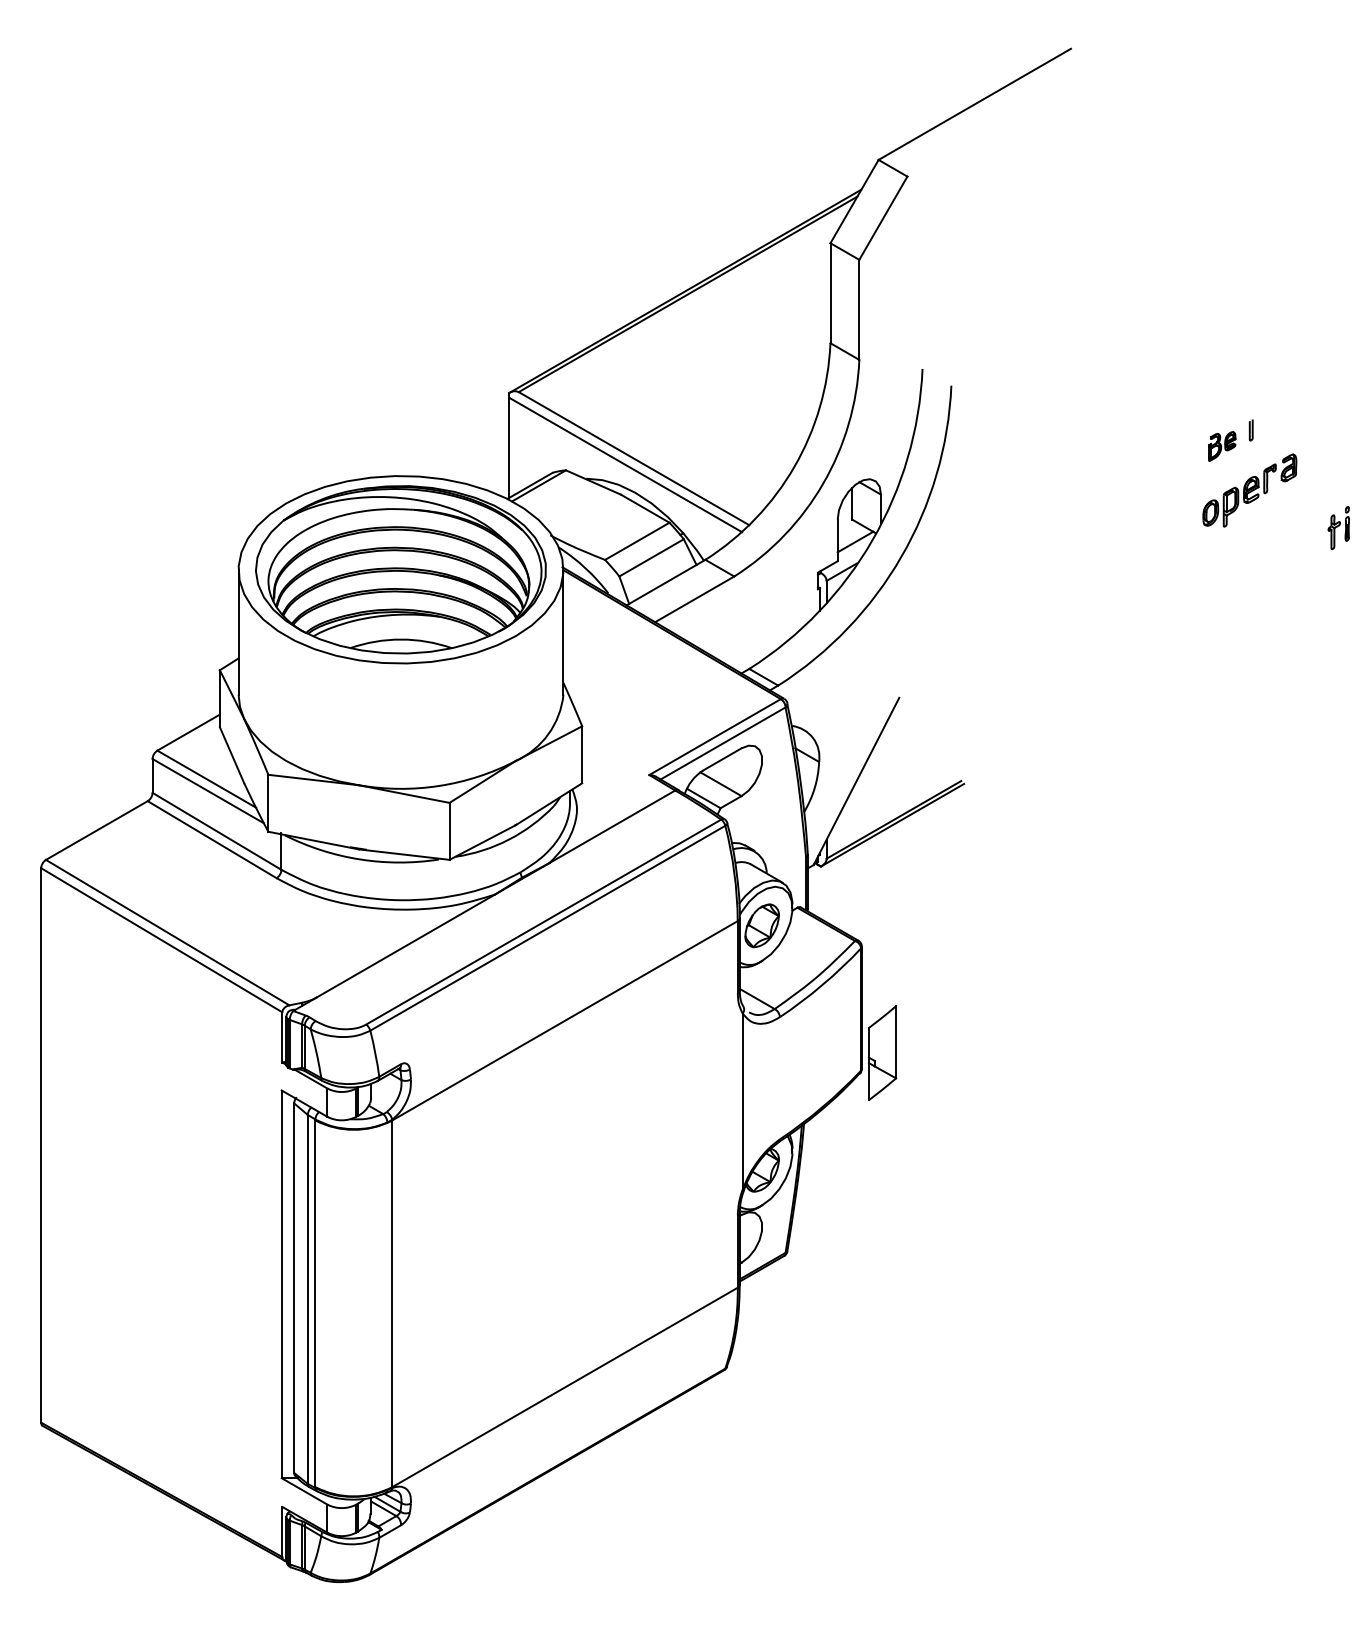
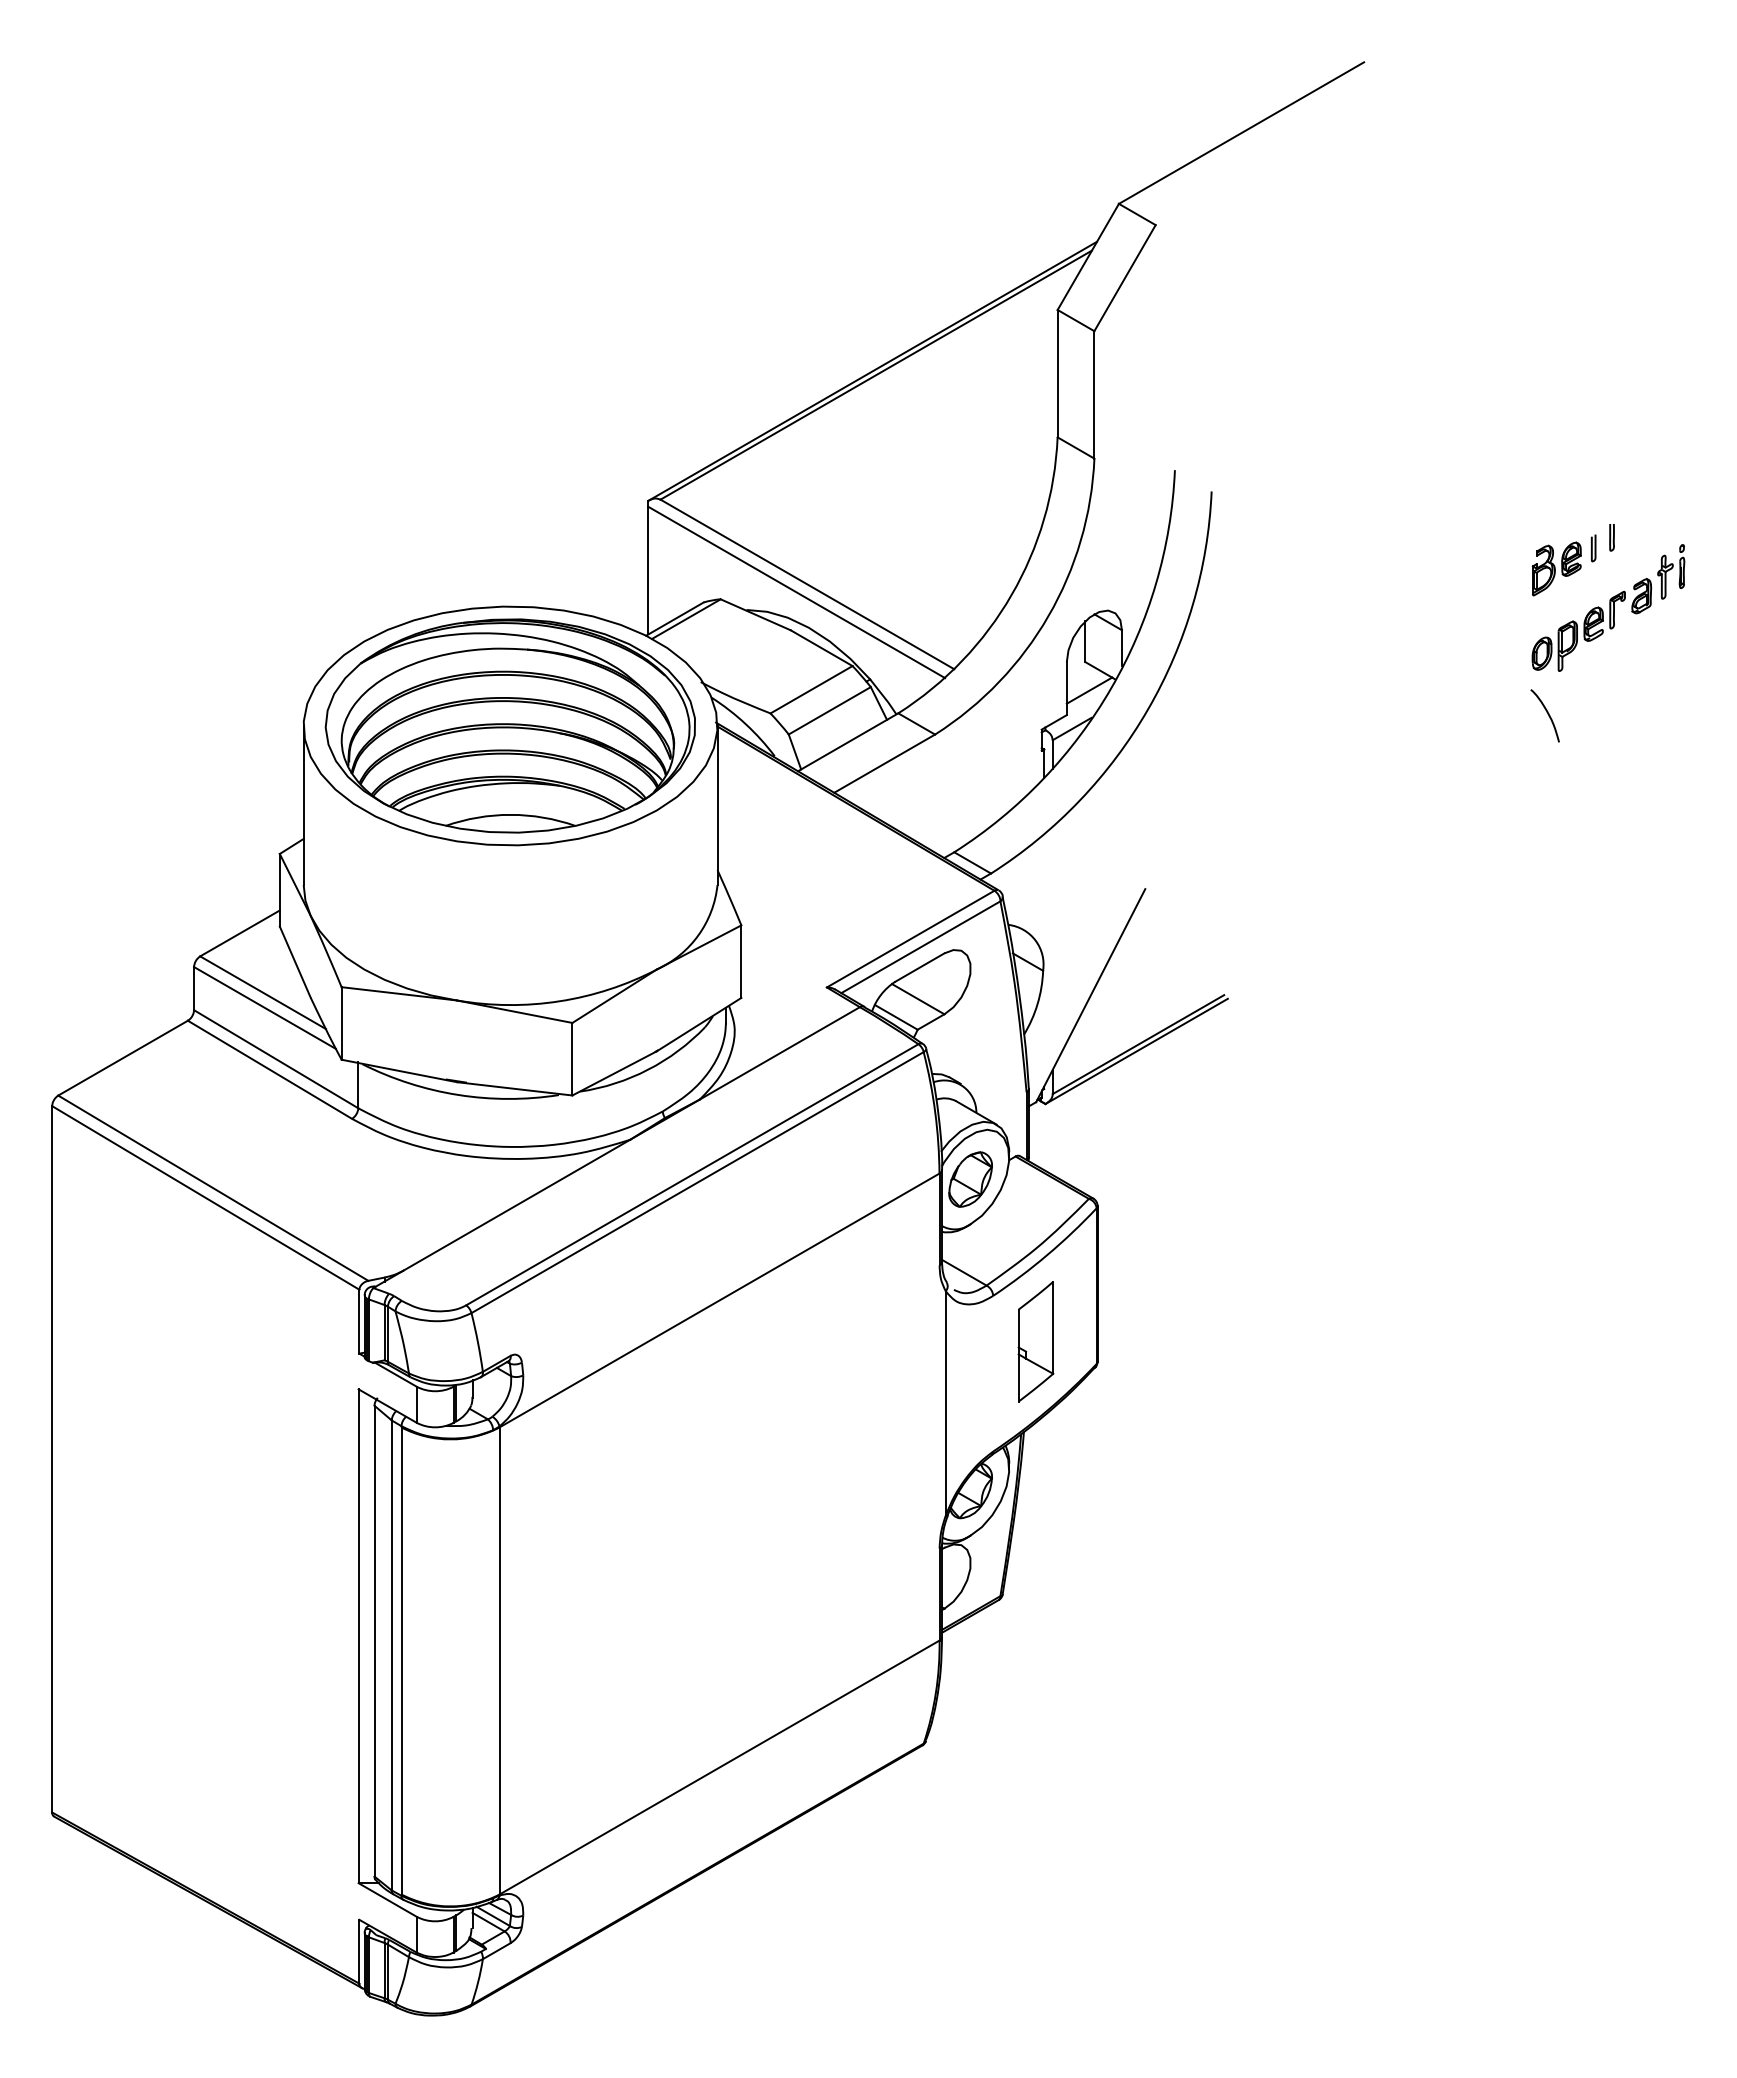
curve: (1265, 421) -> (1611, 537), added
part: (1222, 446) -> (1556, 568), size x1.43
part: (1339, 527) -> (1671, 571), moved
curve: (1215, 560) -> (1547, 714), added
part: (882, 1052) -> (1035, 1341), moved

